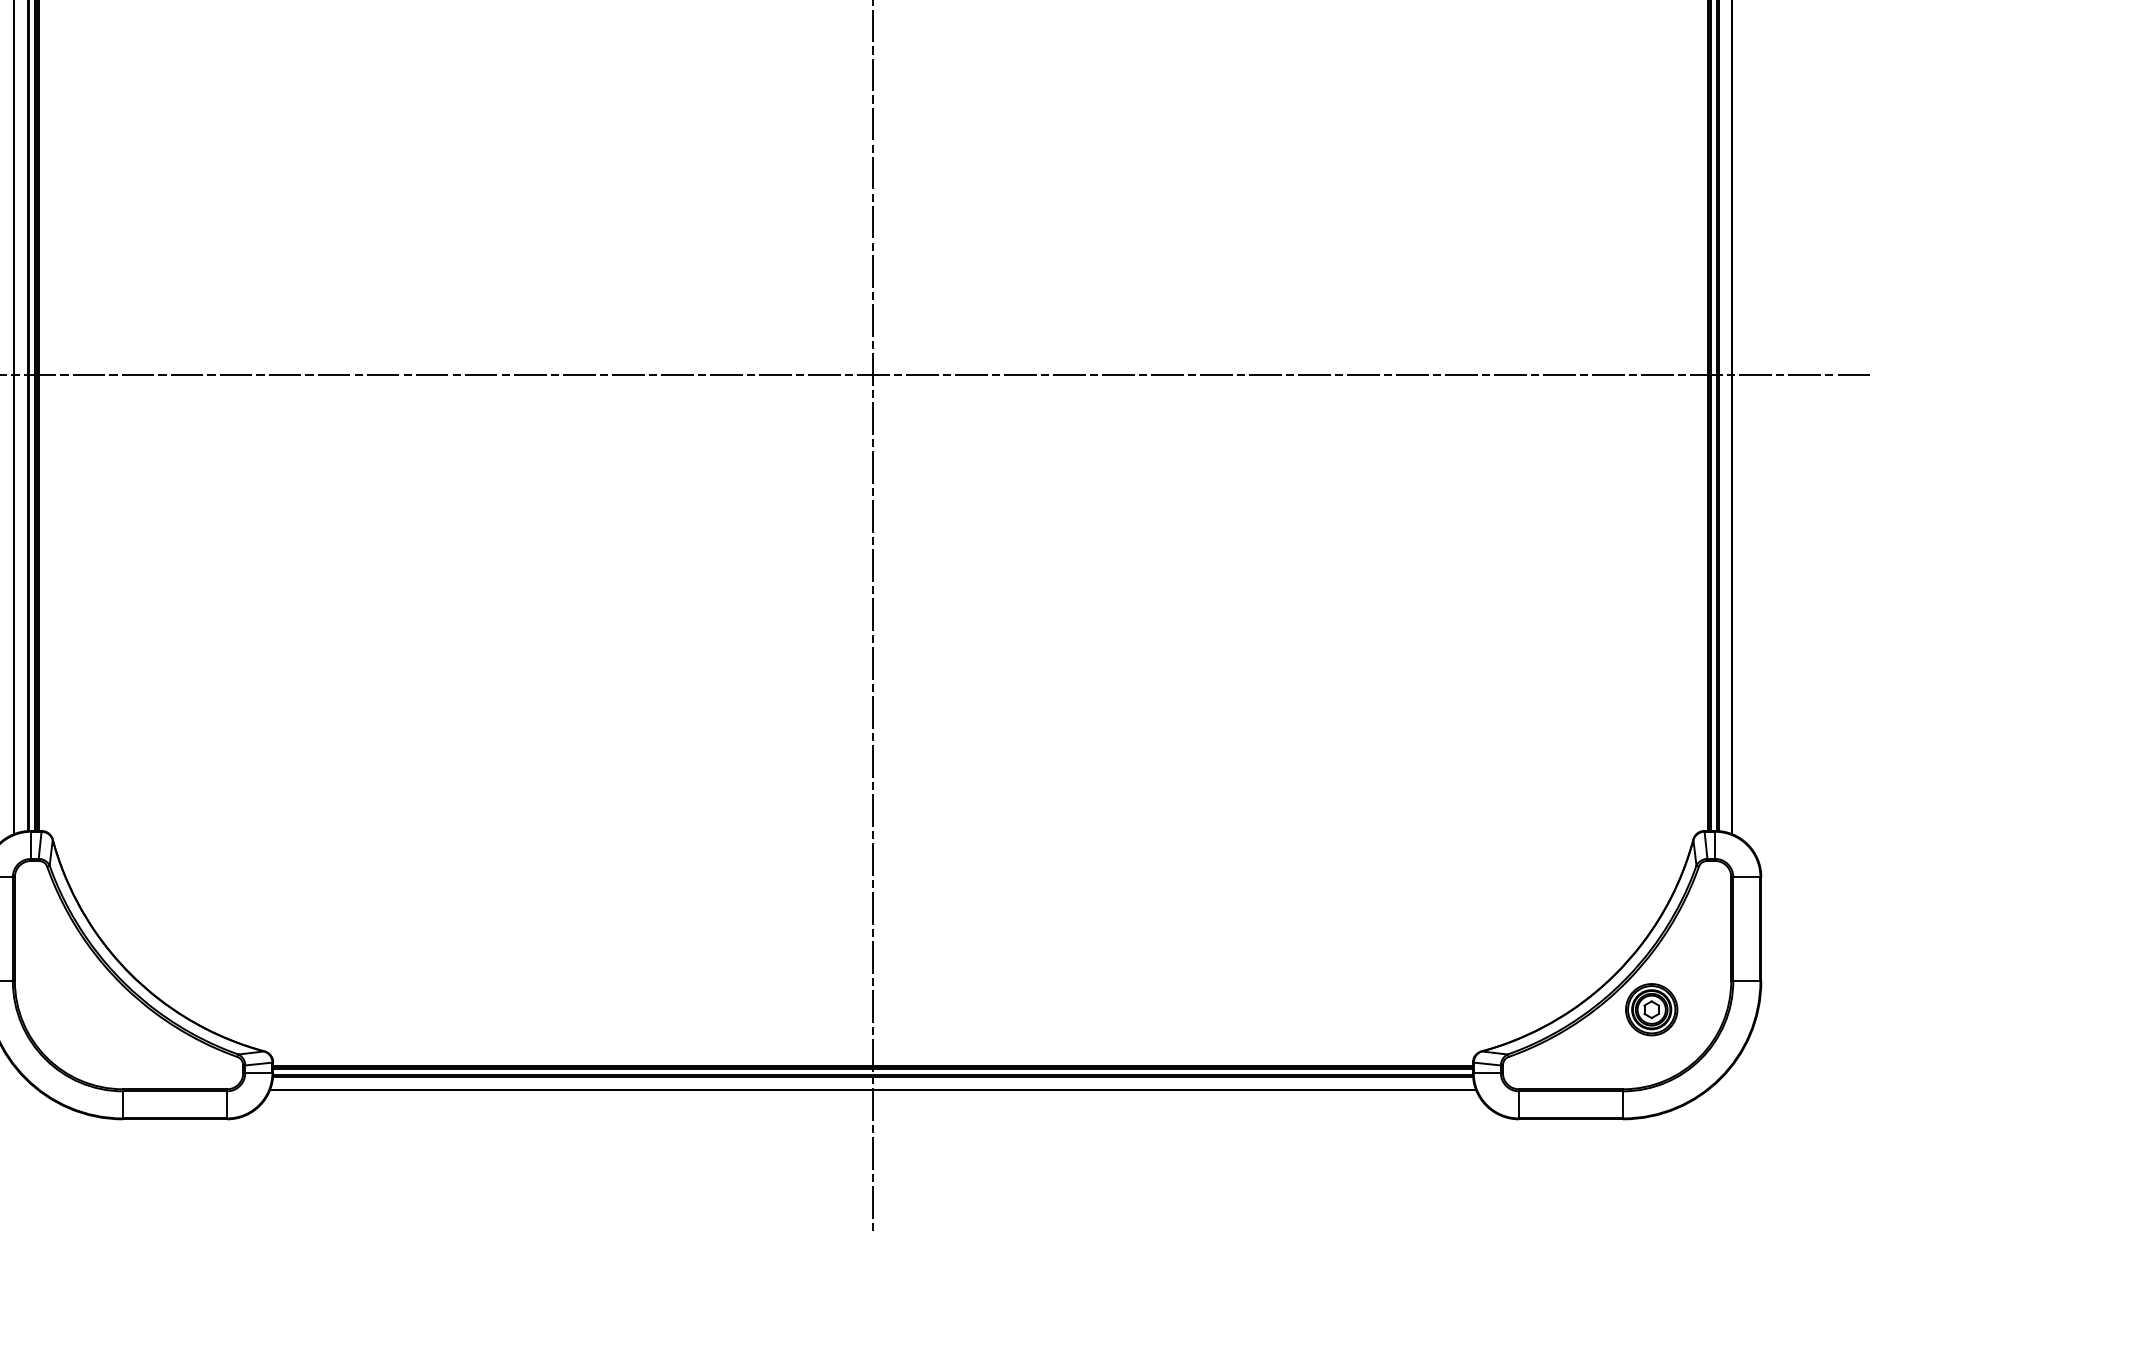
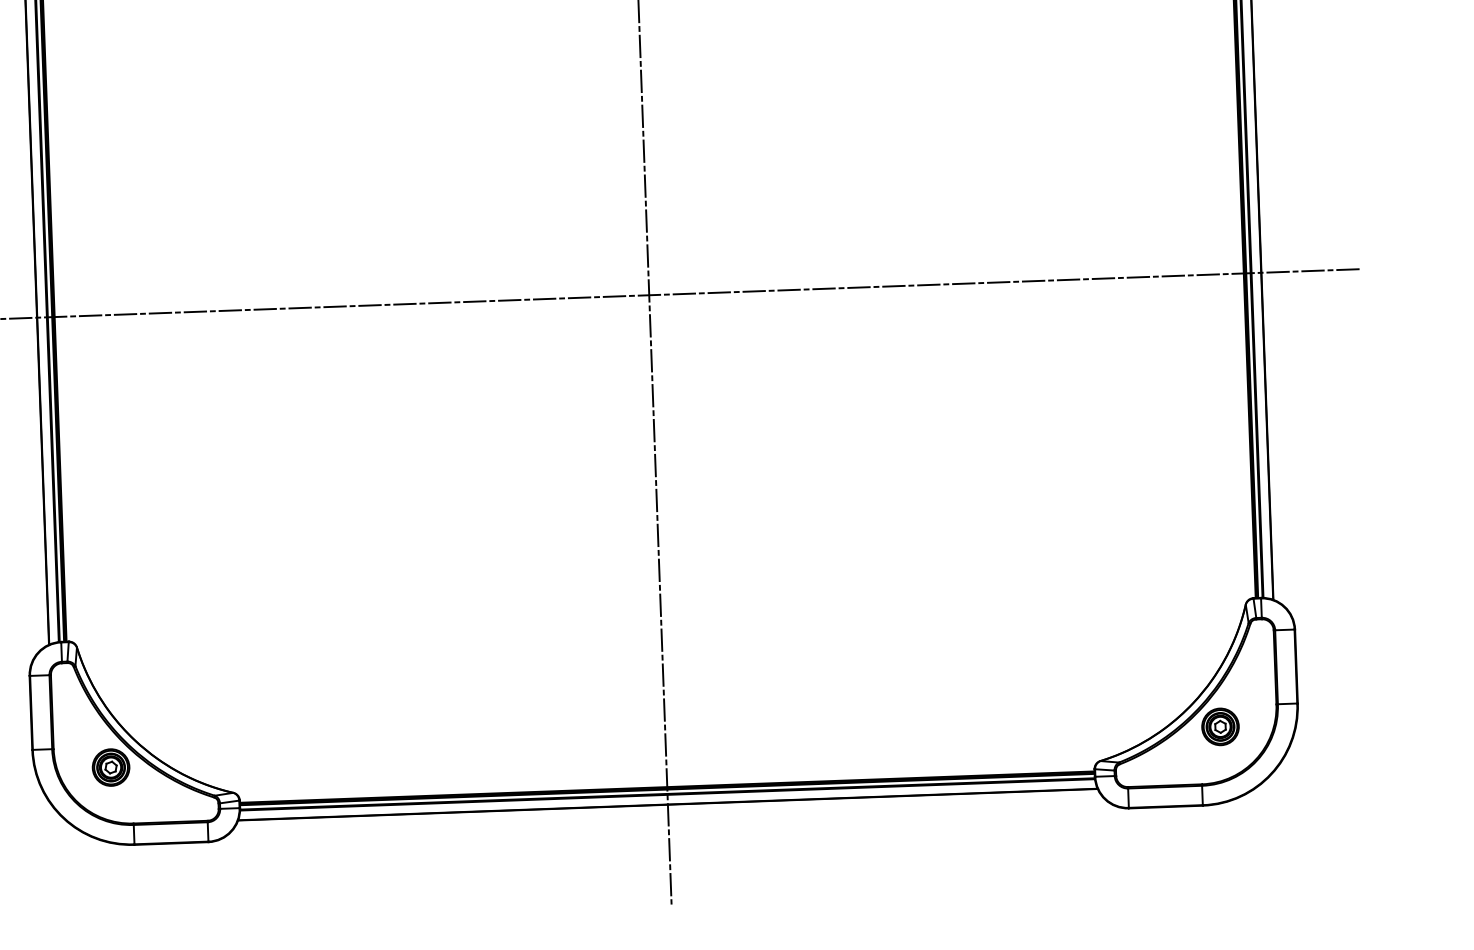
part: (93, 1009) -> (110, 767), added

